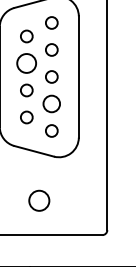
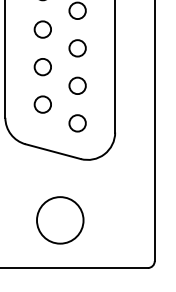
circle: (26, 63) -> (42, 29), size x0.62
circle: (51, 103) -> (77, 85), size x0.71
circle: (39, 200) -> (60, 219), size x1.67

